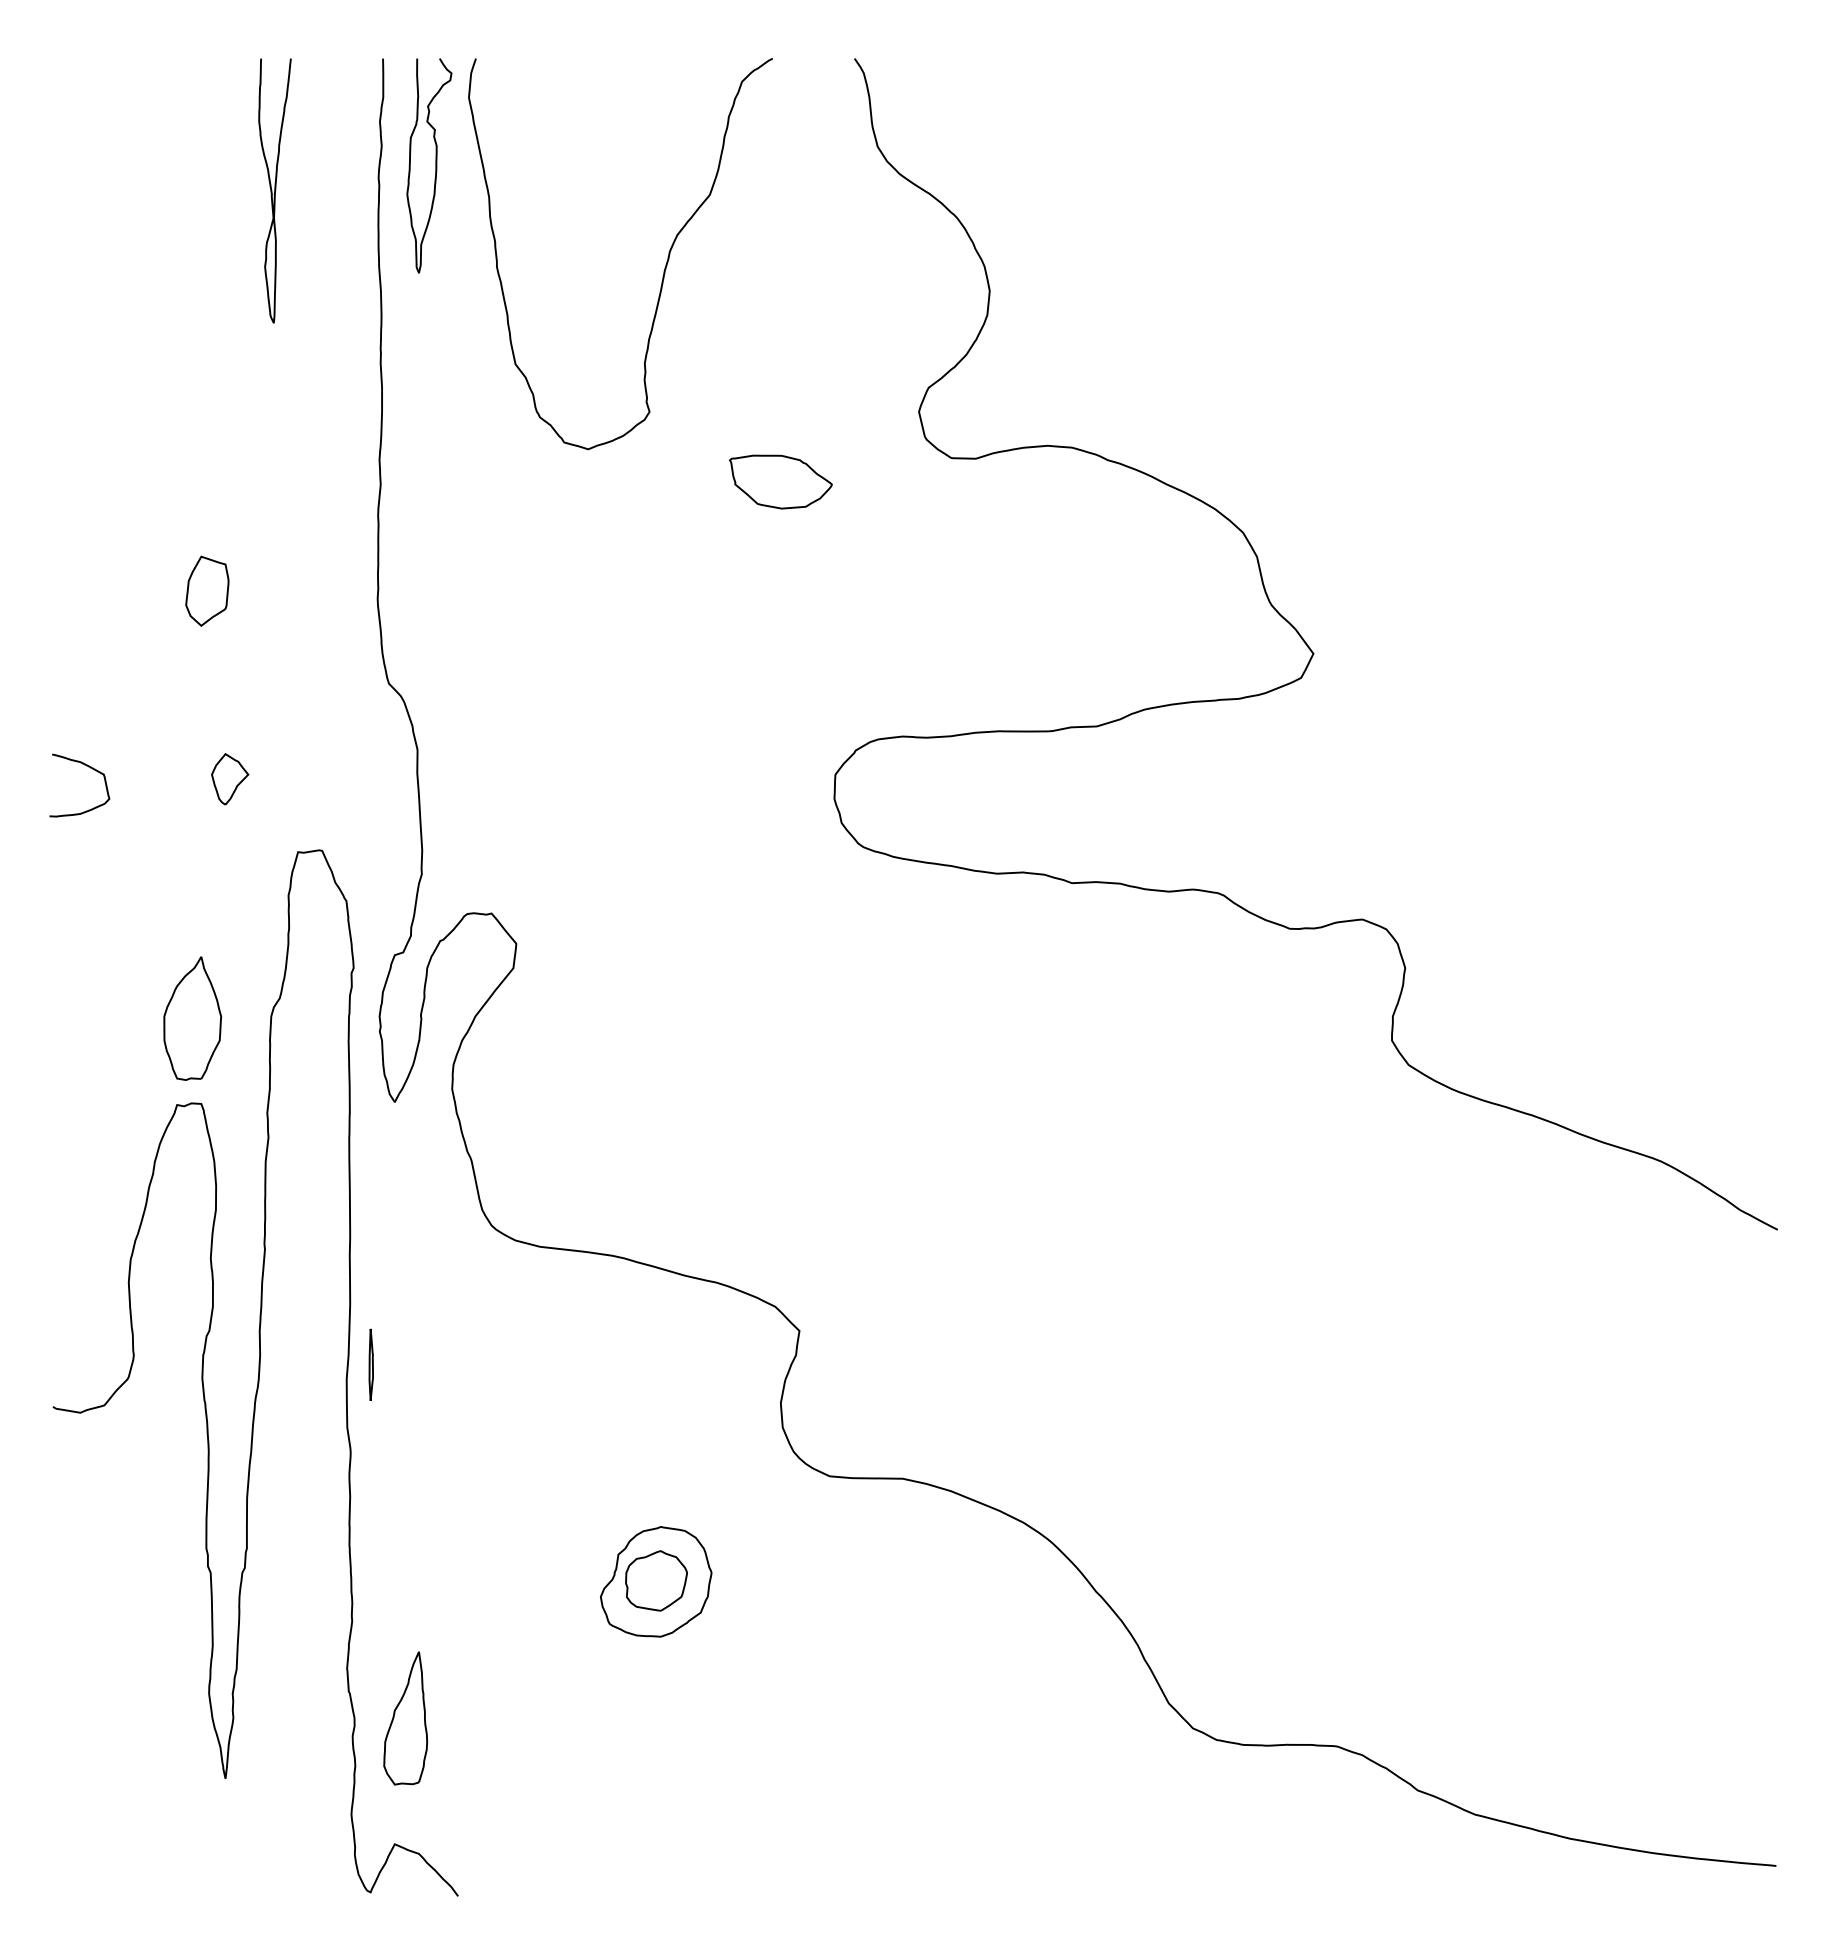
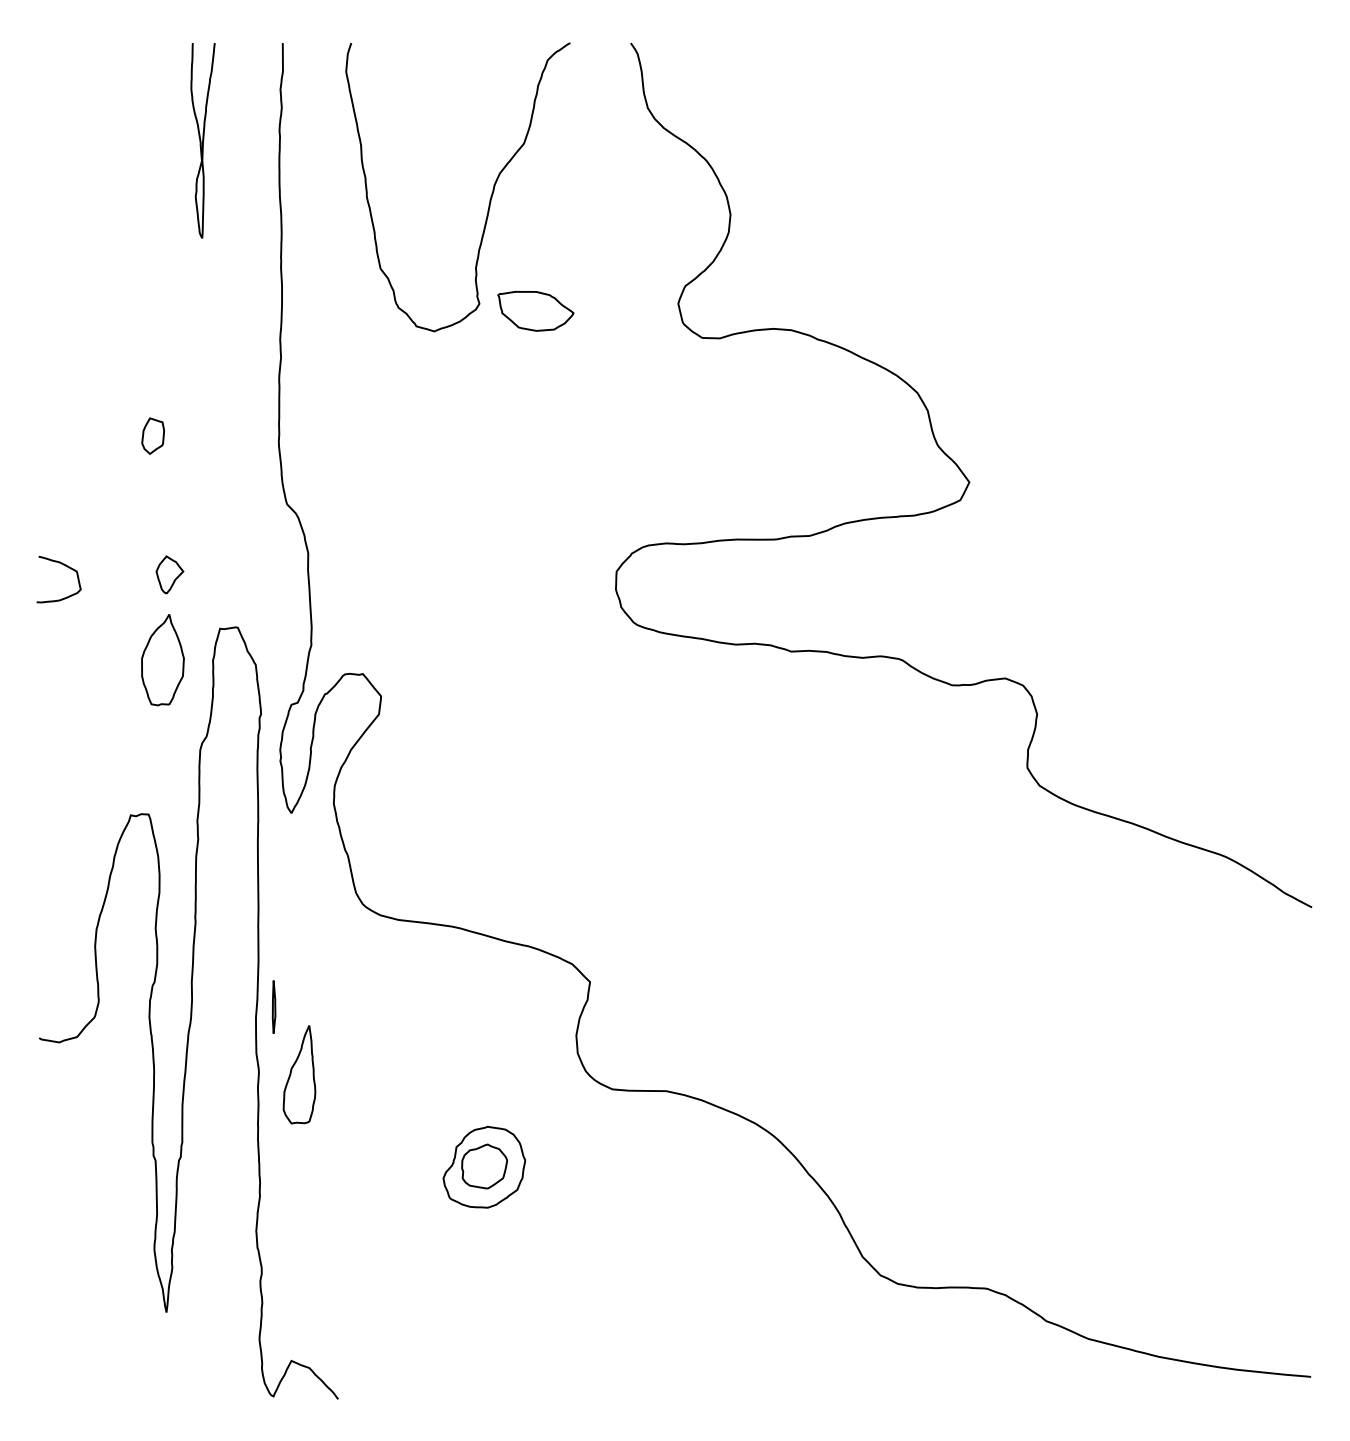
curve: (435, 165) -> (321, 121), removed
part: (780, 481) -> (535, 310), moved
part: (207, 590) -> (153, 435), size x0.7
part: (192, 1018) -> (162, 659), moved
part: (405, 1718) -> (299, 1074), moved

